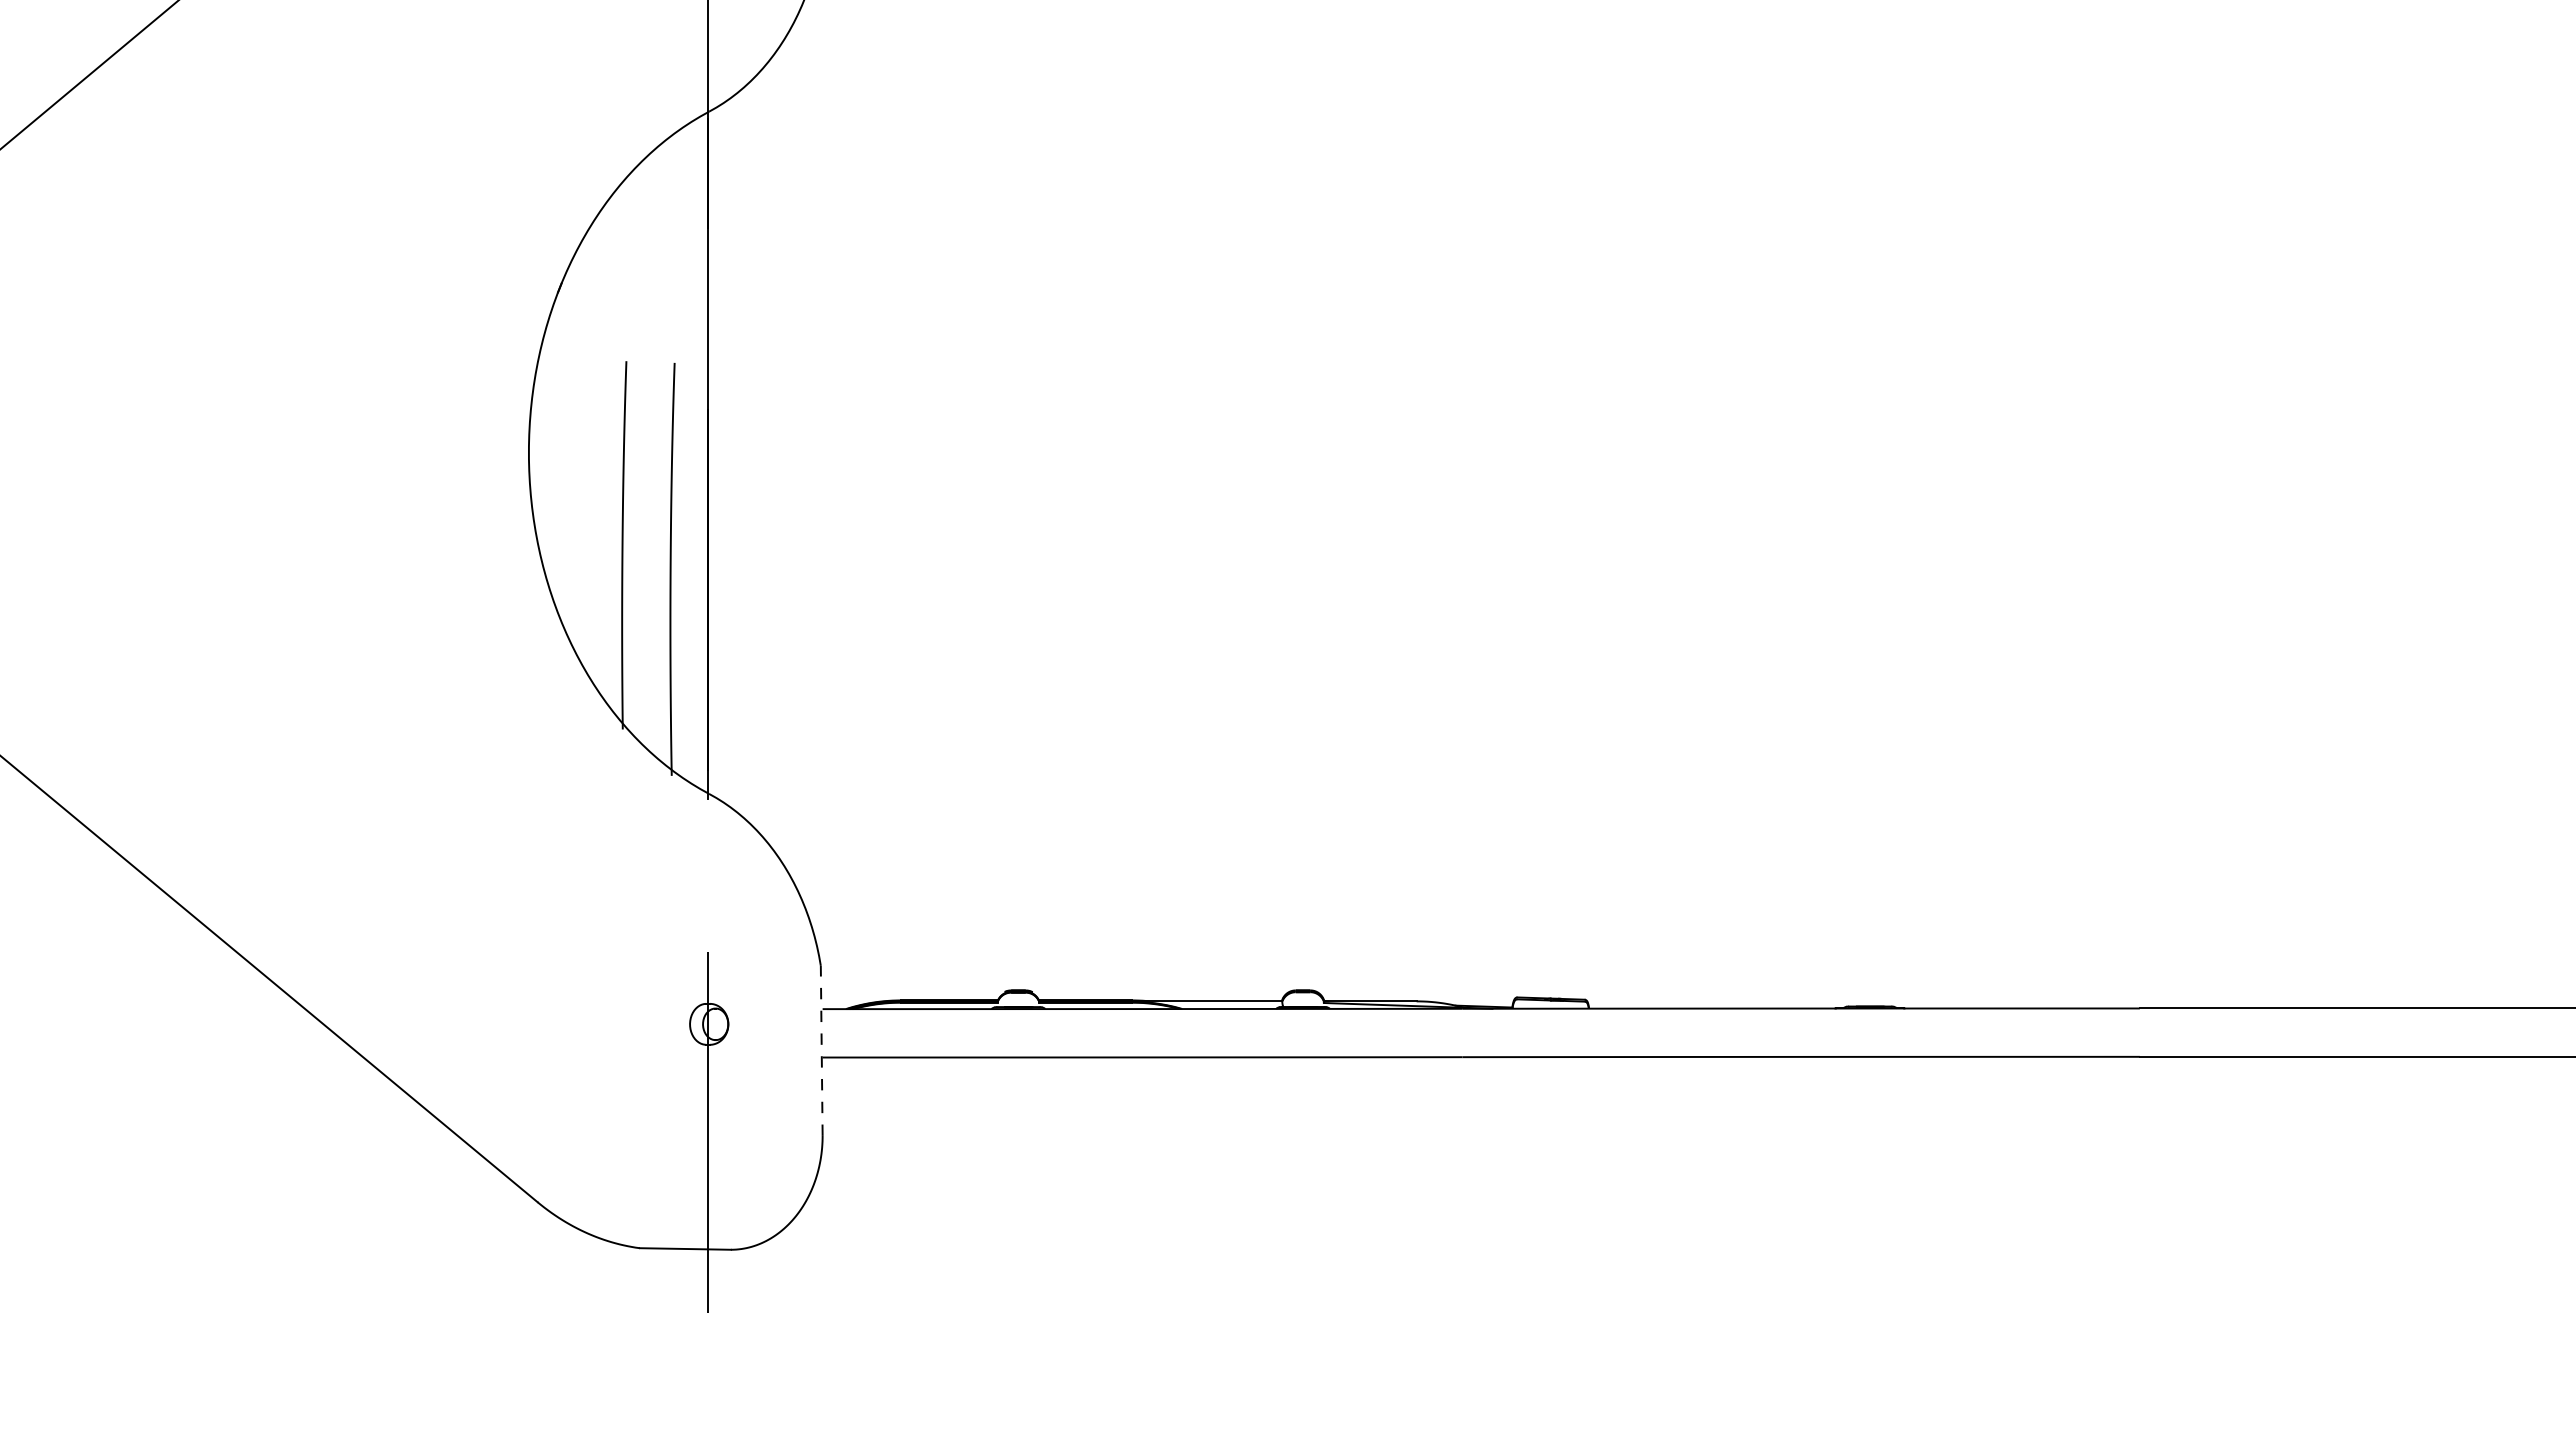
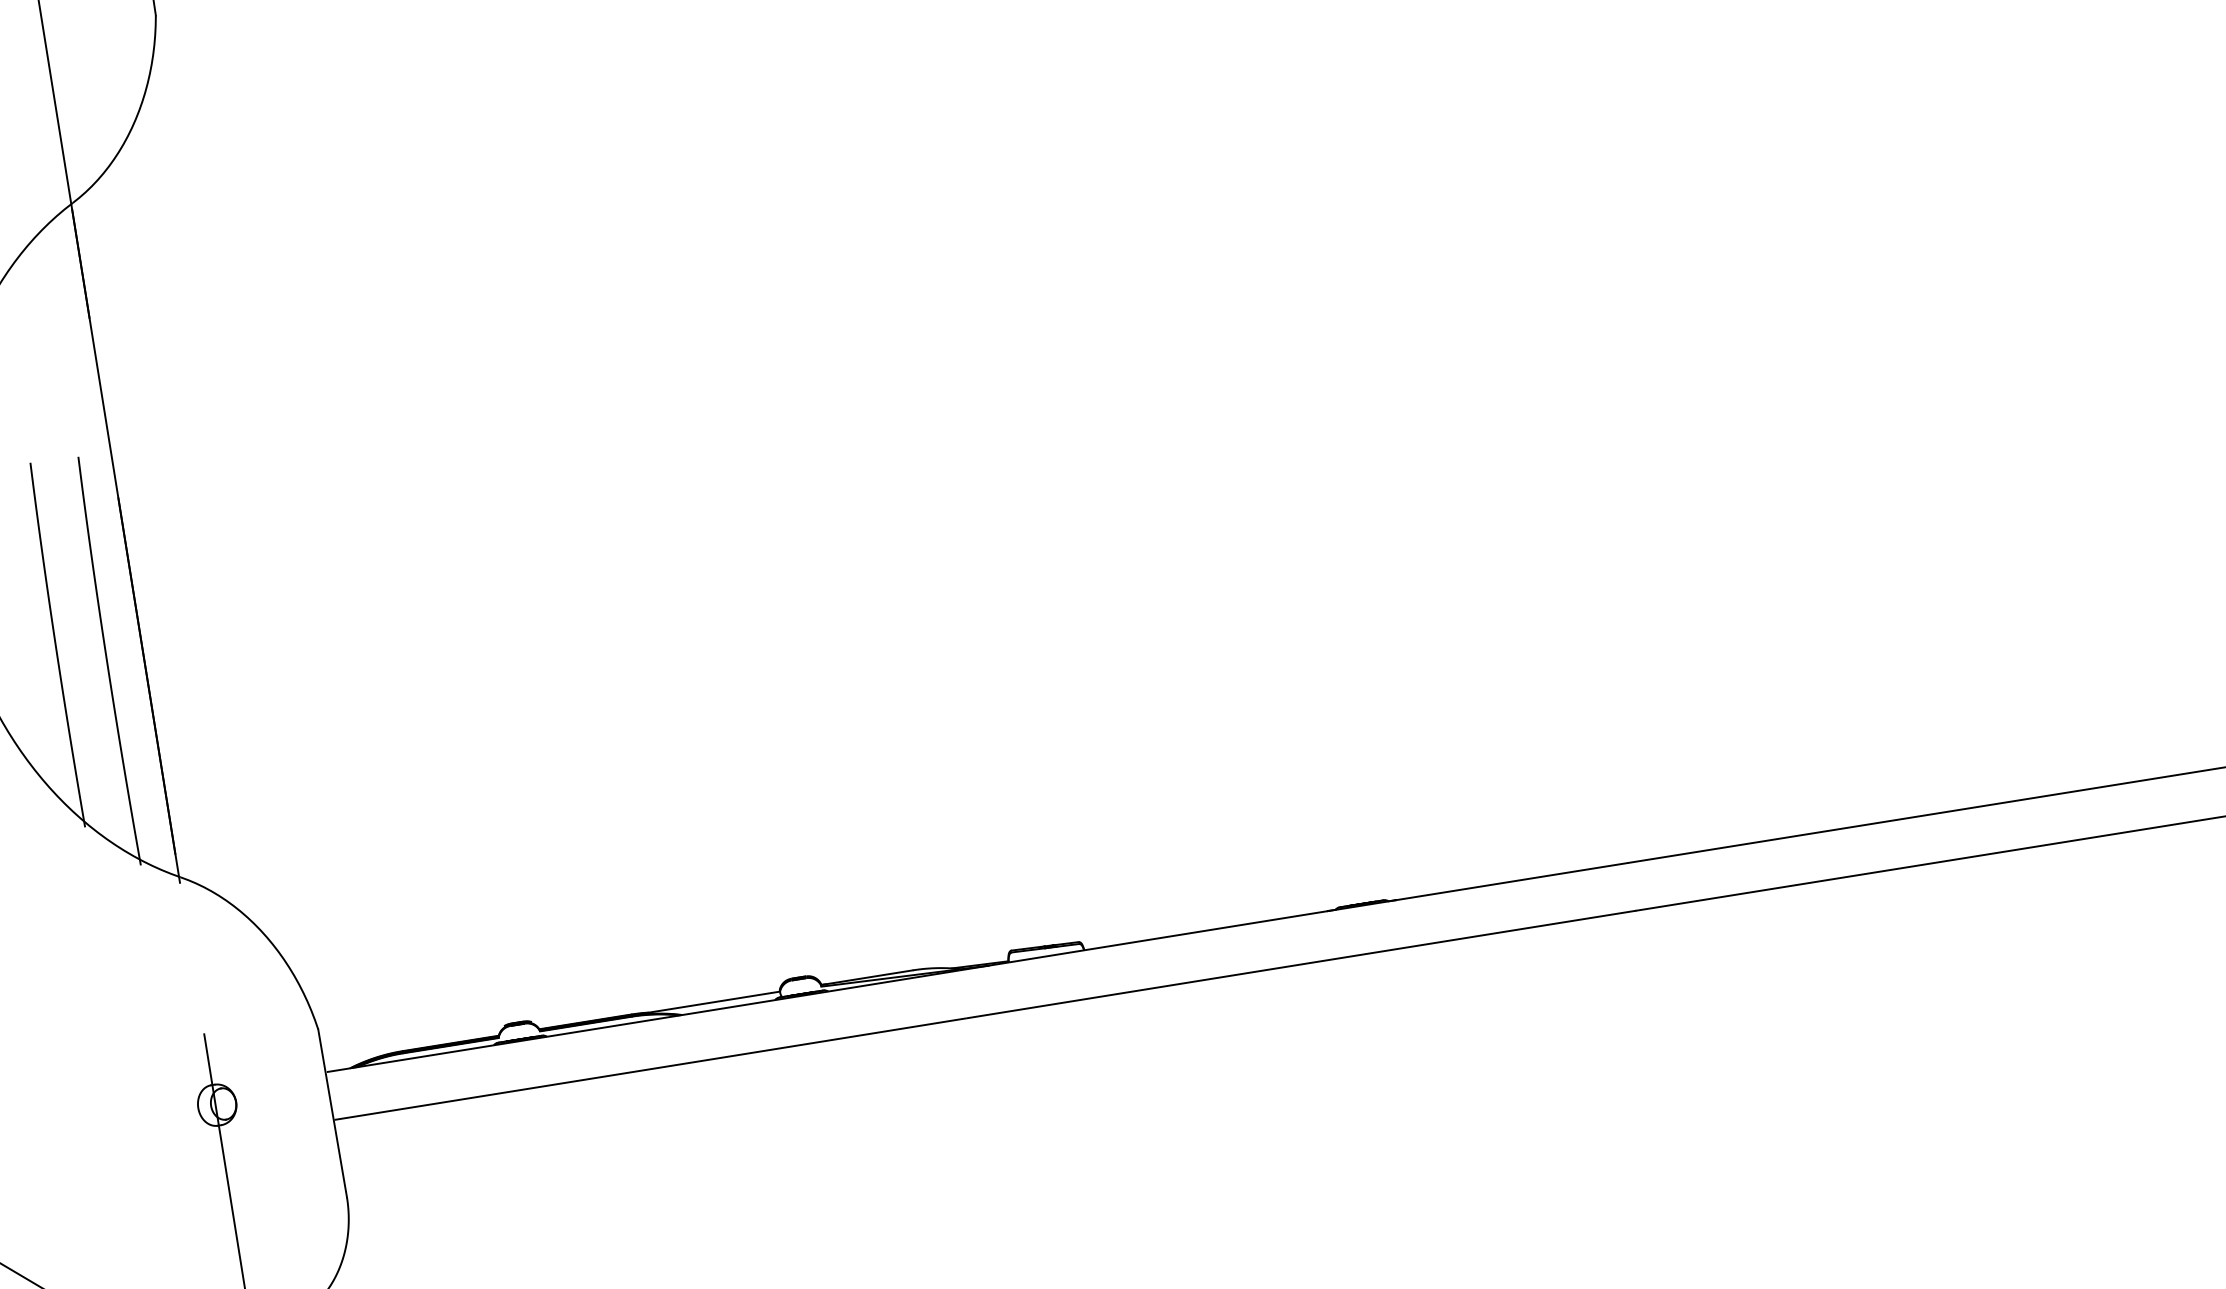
line: (821, 1050) -> (332, 1113), dashed -> solid

